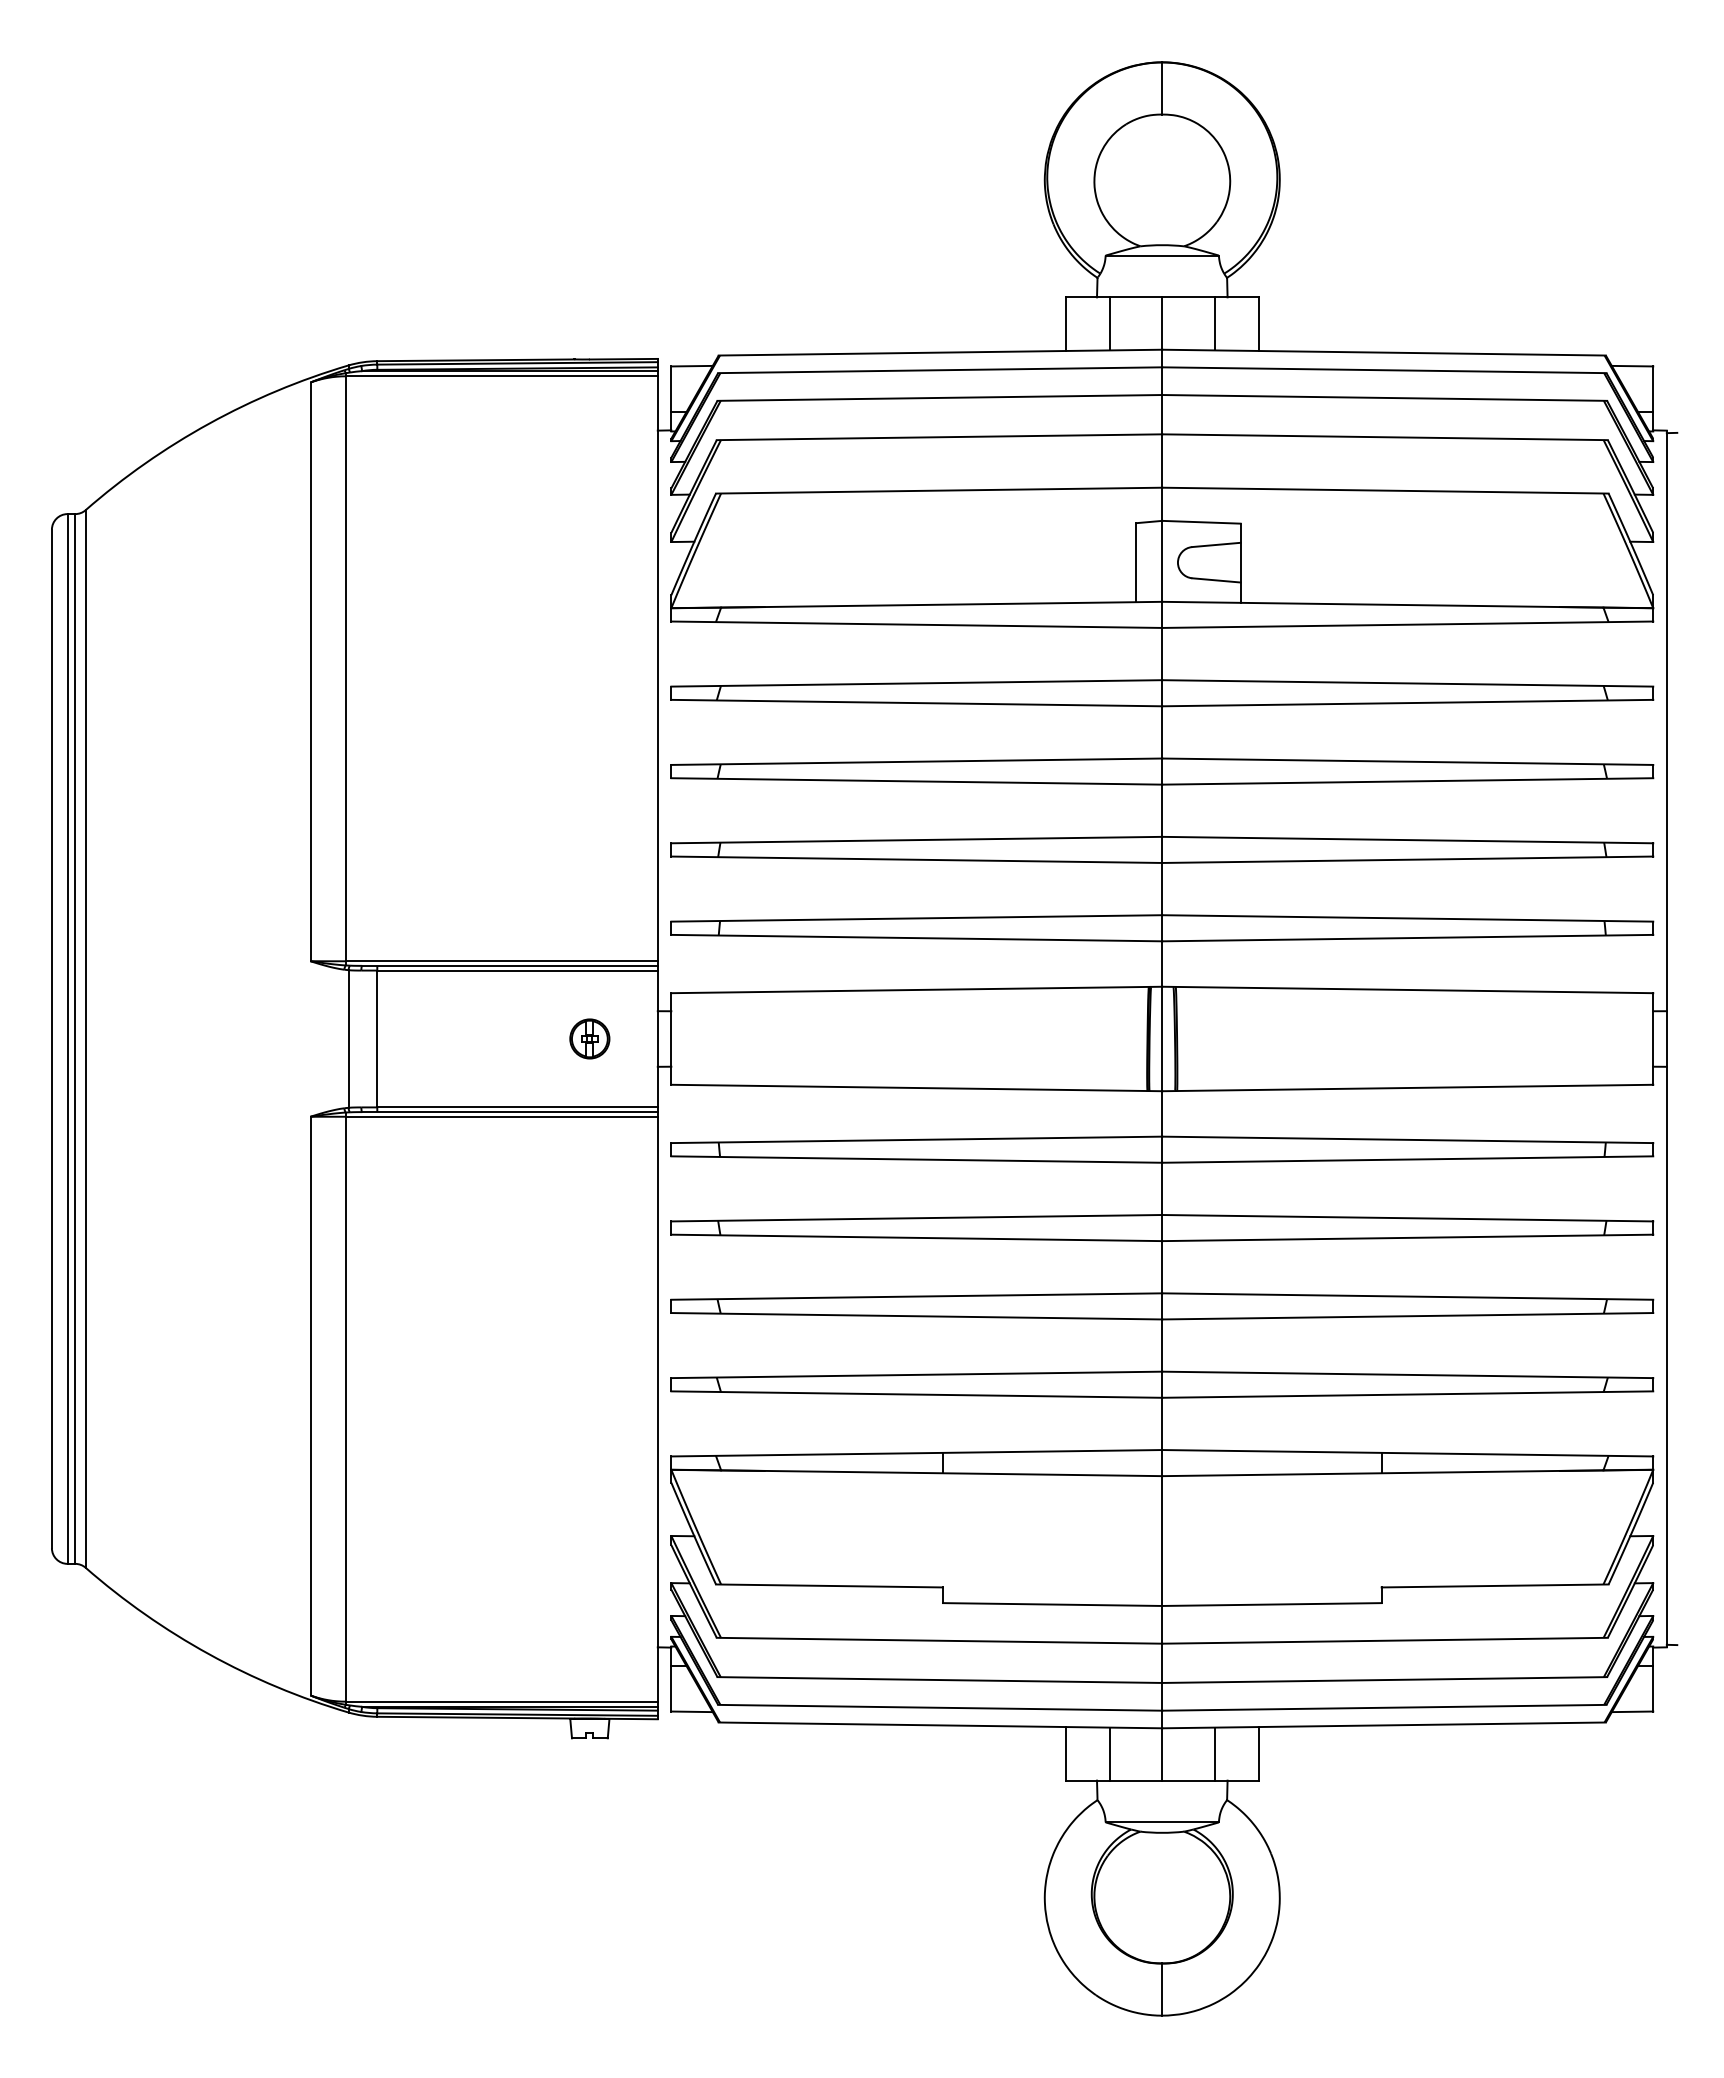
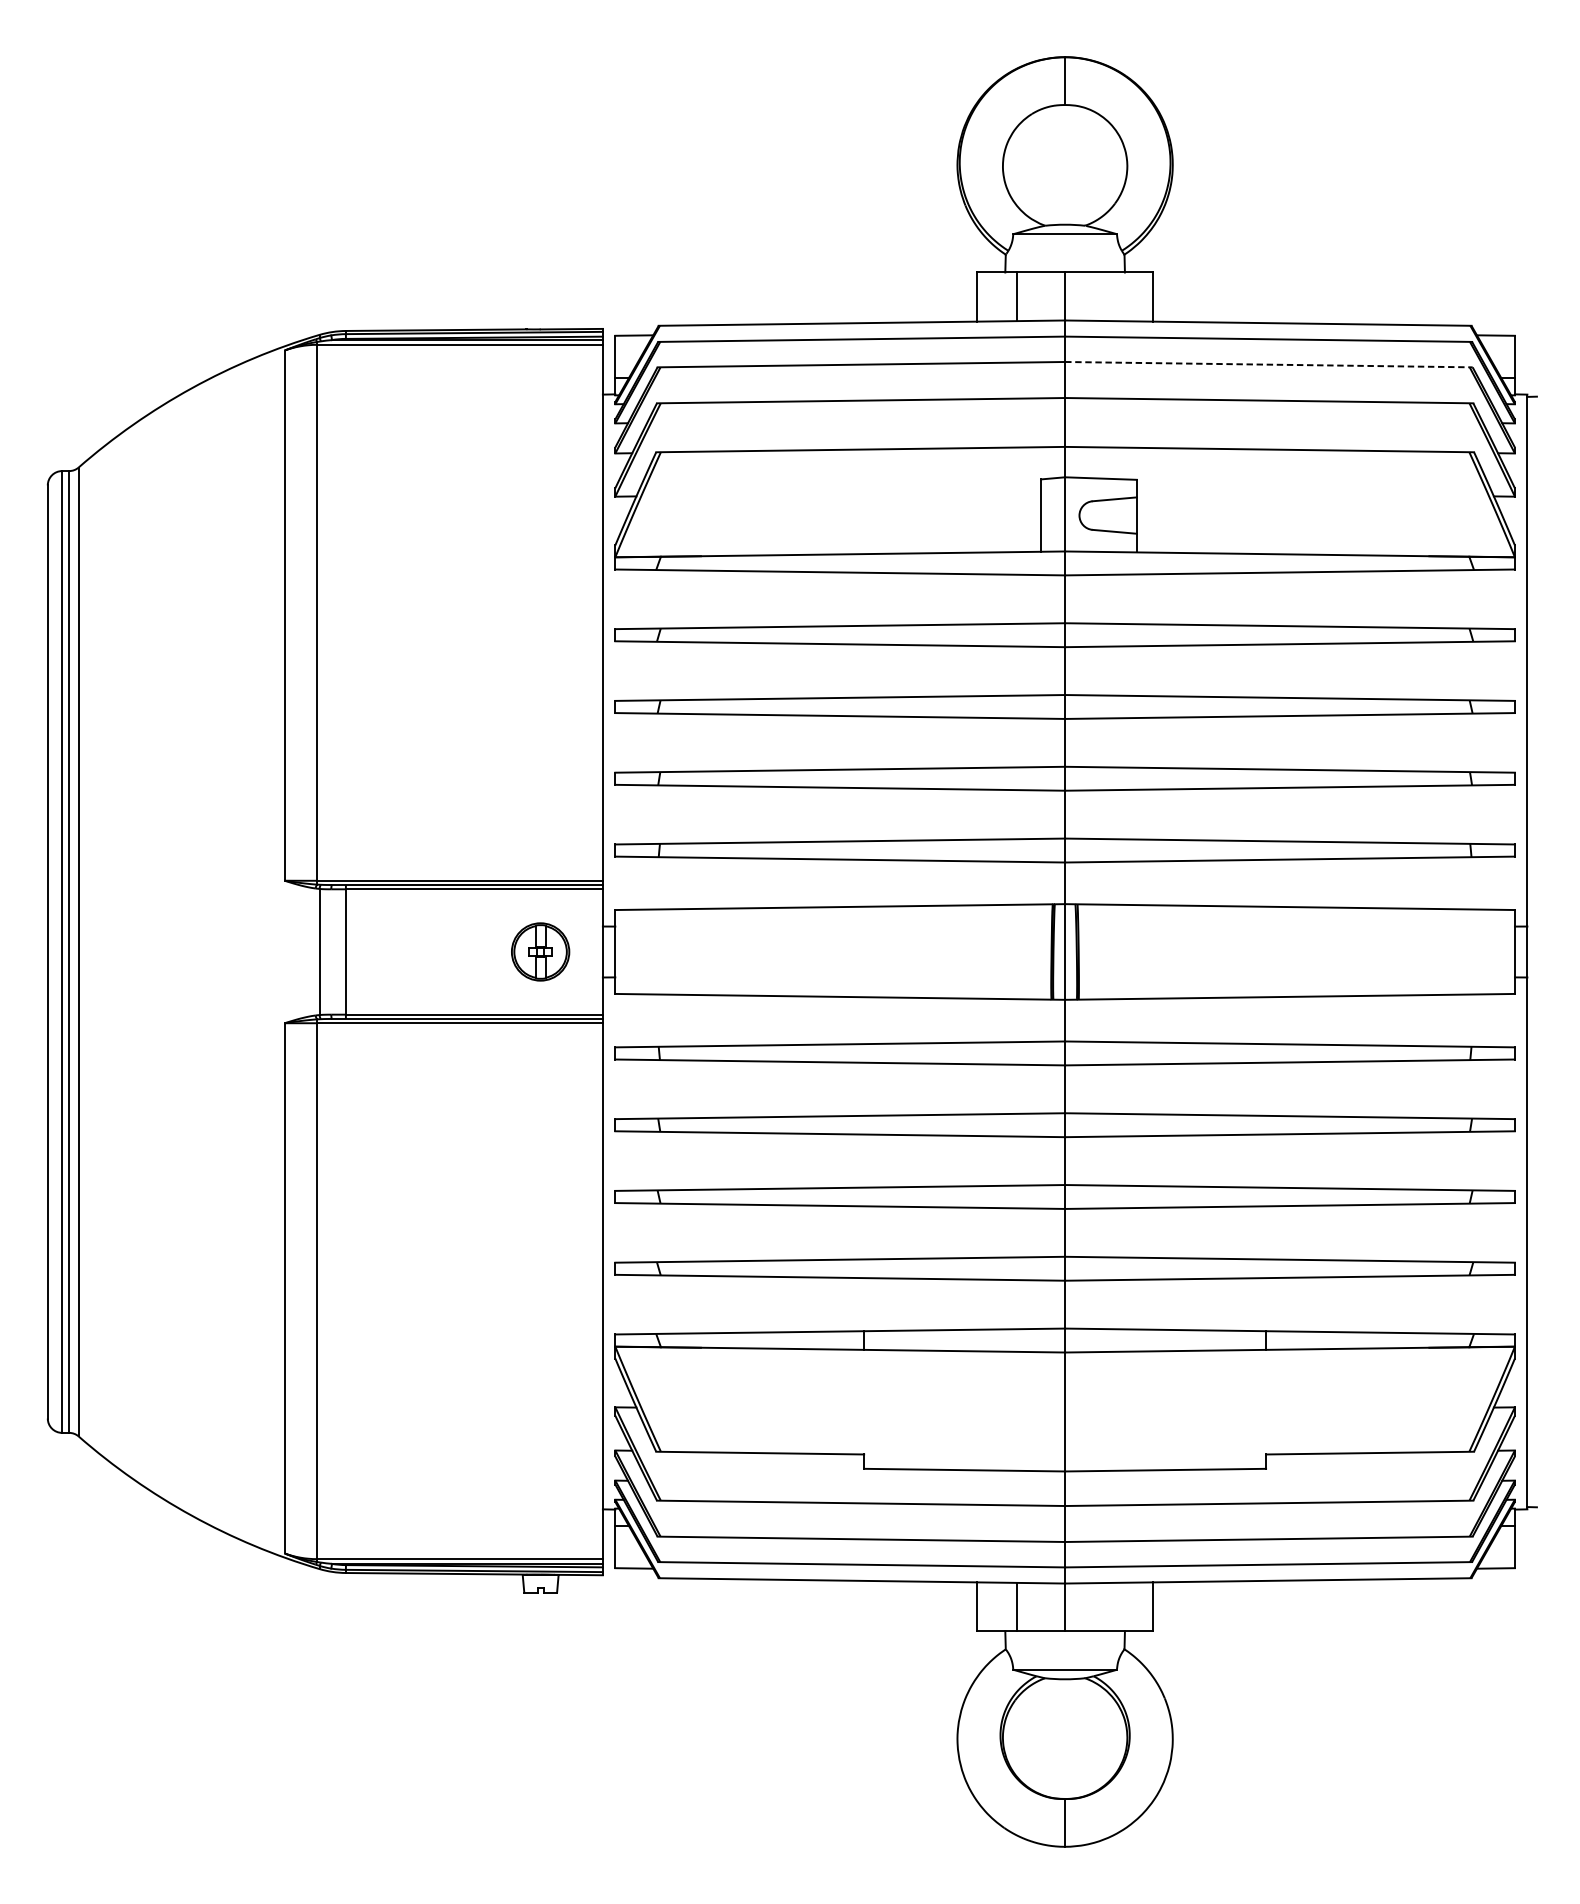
line: (1214, 323) -> (1112, 296), removed
line: (1385, 397) -> (1269, 364), solid -> dashed
part: (589, 1038) -> (540, 951), size x1.6
line: (1214, 1753) -> (1112, 1606), removed

